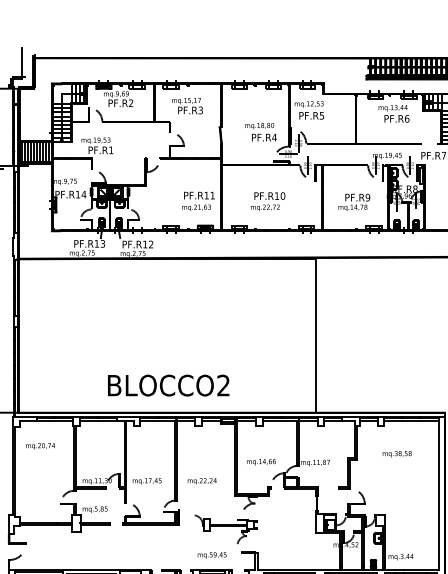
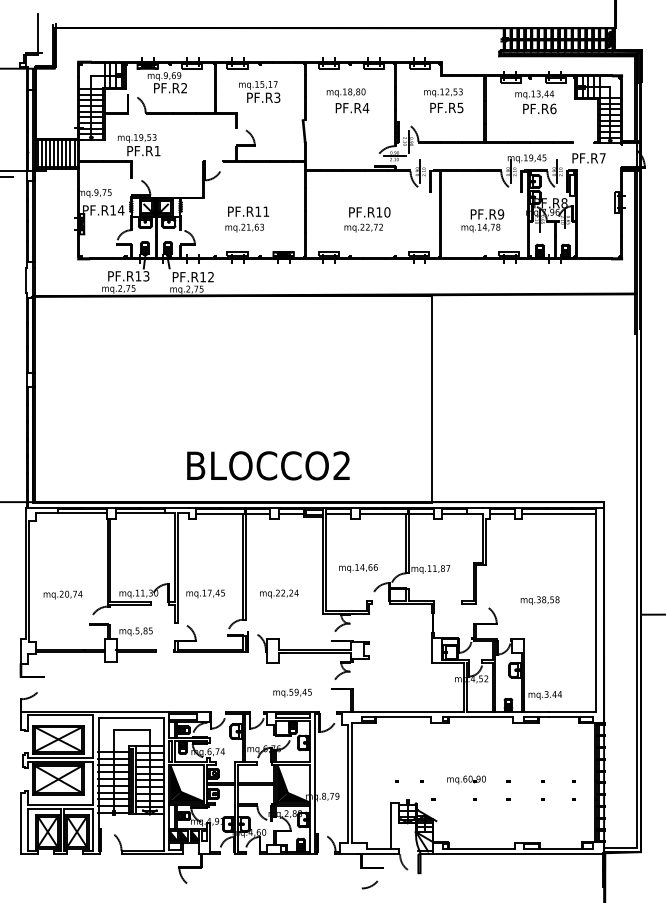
text: (309, 110) -> (443, 100), moved
text: (260, 131) -> (347, 100), moved
text: (198, 201) -> (247, 219), moved
text: (168, 385) -> (268, 465), moved
text: (40, 445) -> (62, 594), moved
text: (396, 454) -> (539, 600), moved
part: (227, 528) -> (313, 656), size x1.43

